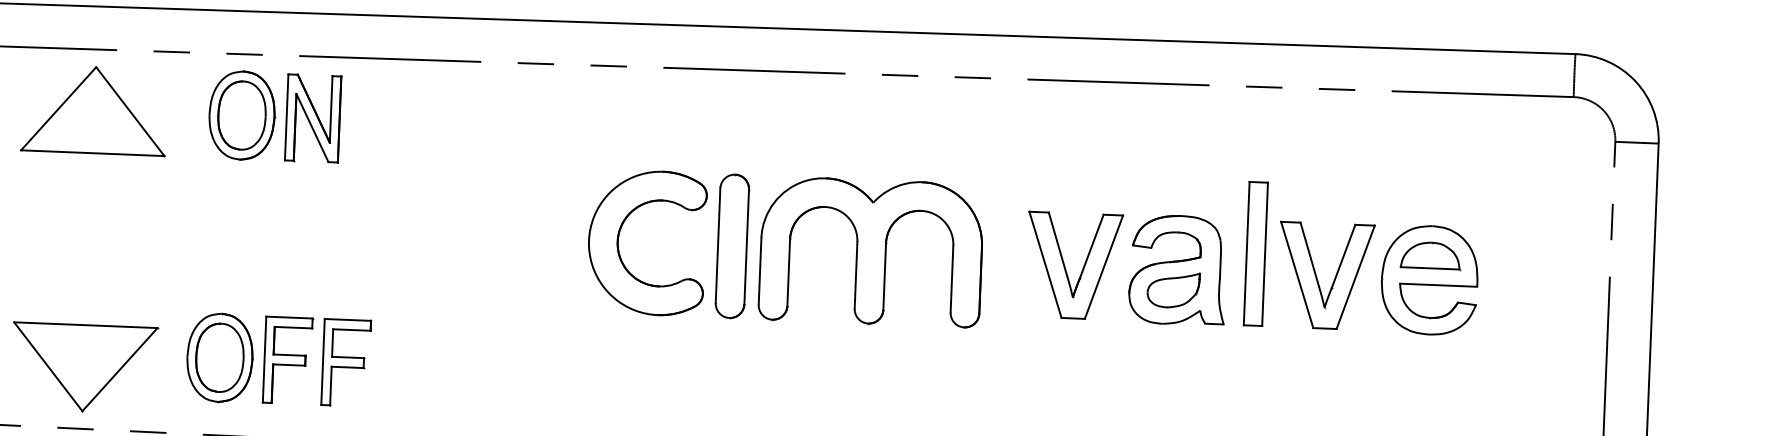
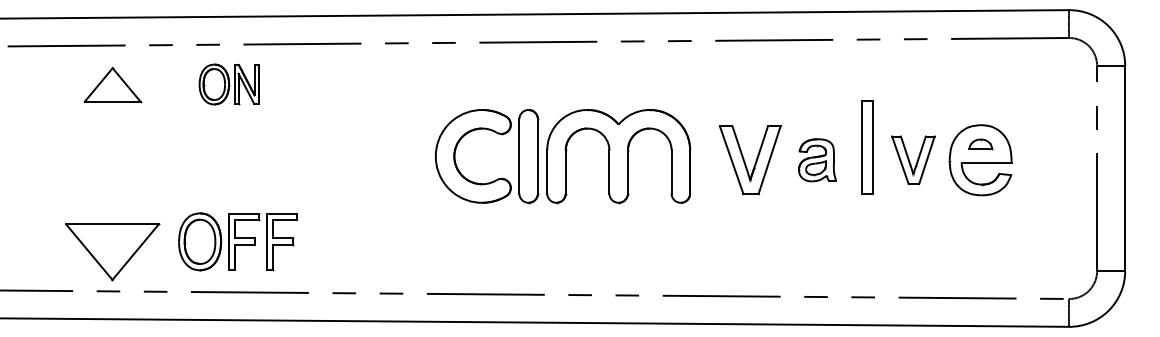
part: (94, 109) -> (112, 84), size x0.6
part: (273, 116) -> (228, 84), size x0.7
part: (1430, 255) -> (980, 144), size x0.6
part: (1177, 270) -> (817, 160), size x0.6
part: (1326, 276) -> (913, 160), size x0.7

